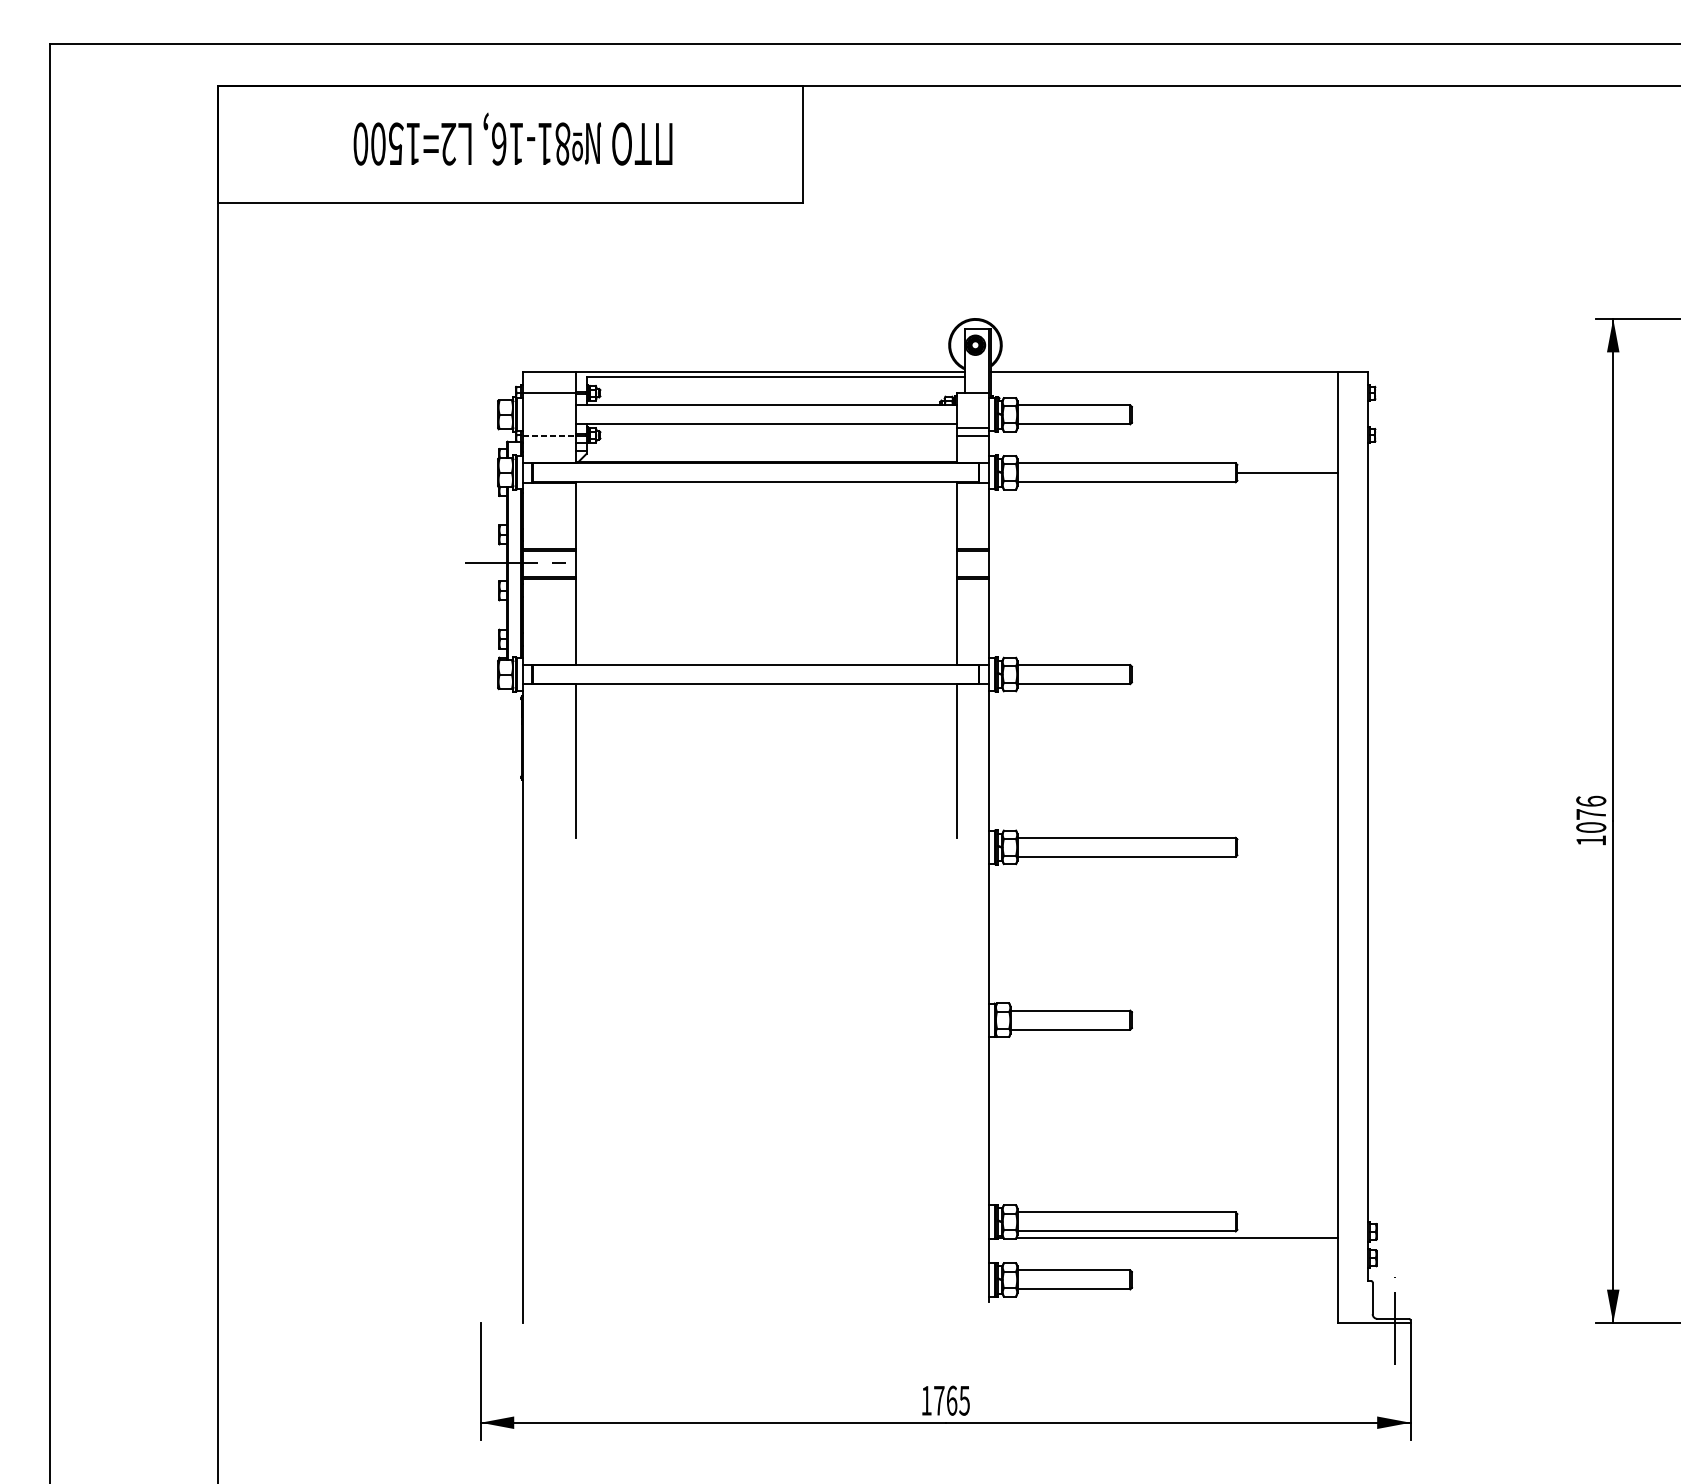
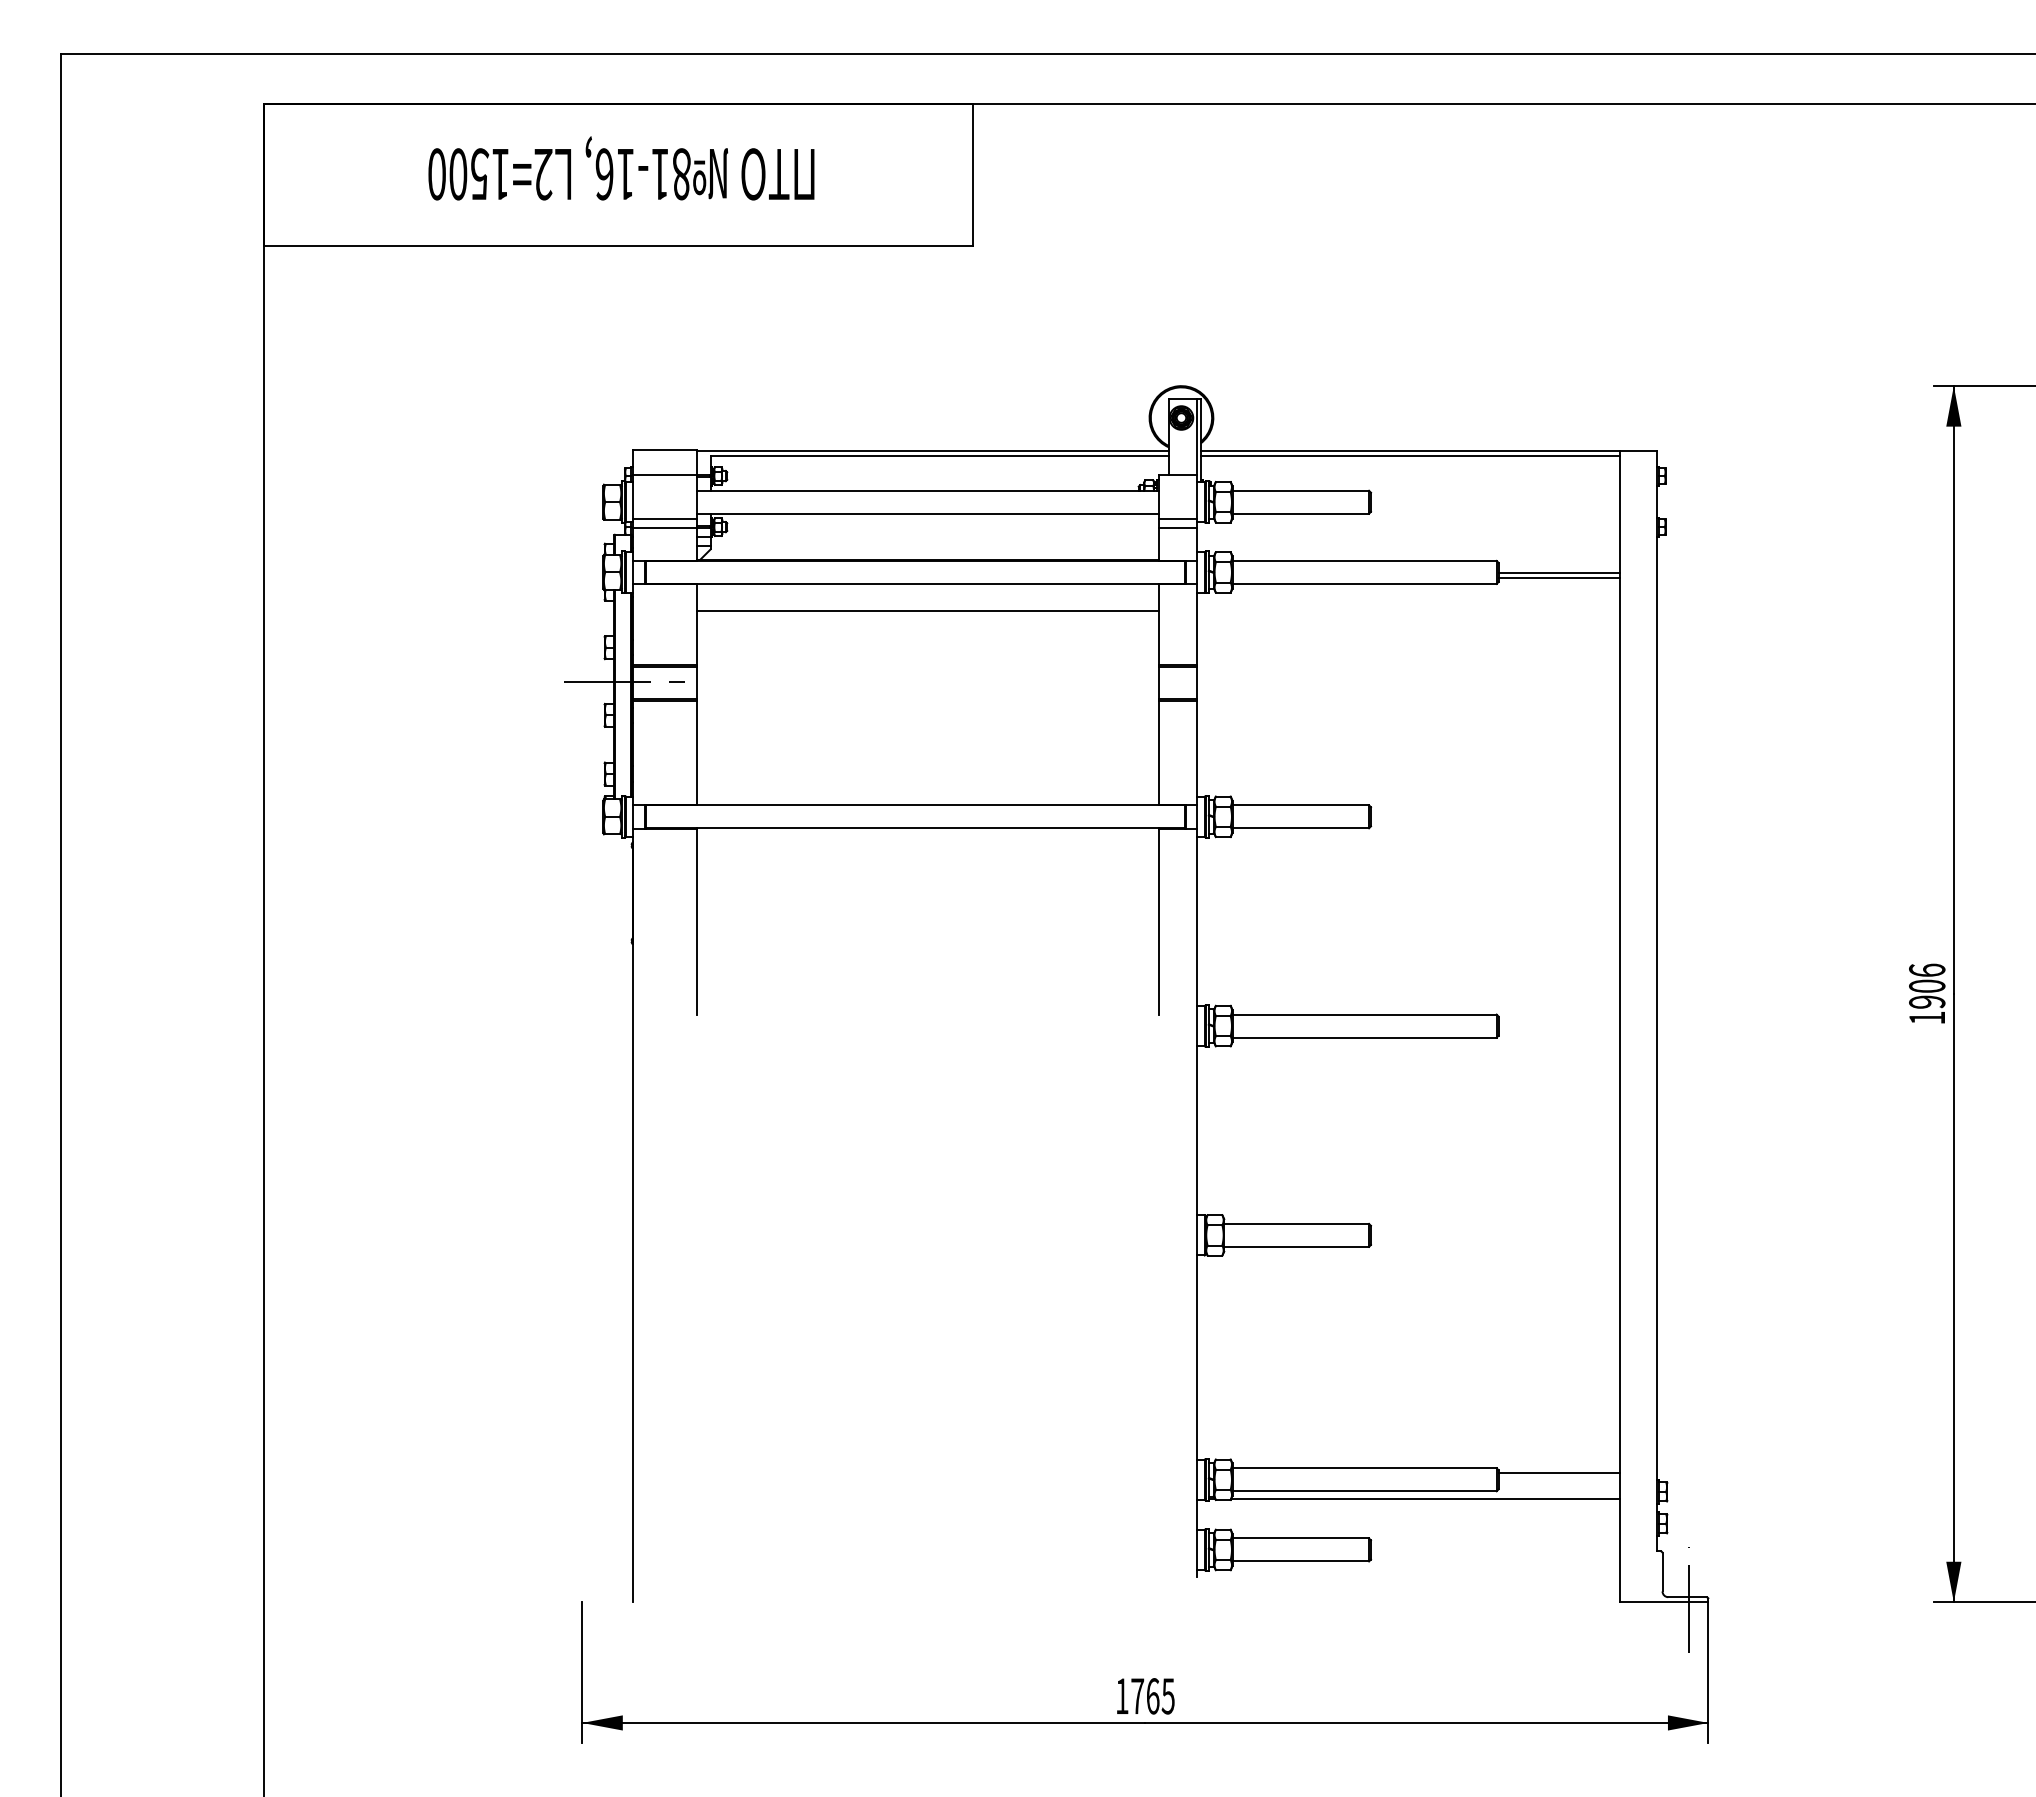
line: (1164, 376) -> (1410, 455), added
line: (549, 428) -> (665, 518), added
line: (549, 436) -> (665, 528), dashed -> solid
line: (1287, 477) -> (1559, 578), added
line: (766, 505) -> (928, 611), added
text: (1591, 820) -> (1927, 993), 1076 -> 1906
line: (1287, 1216) -> (1559, 1473), added

